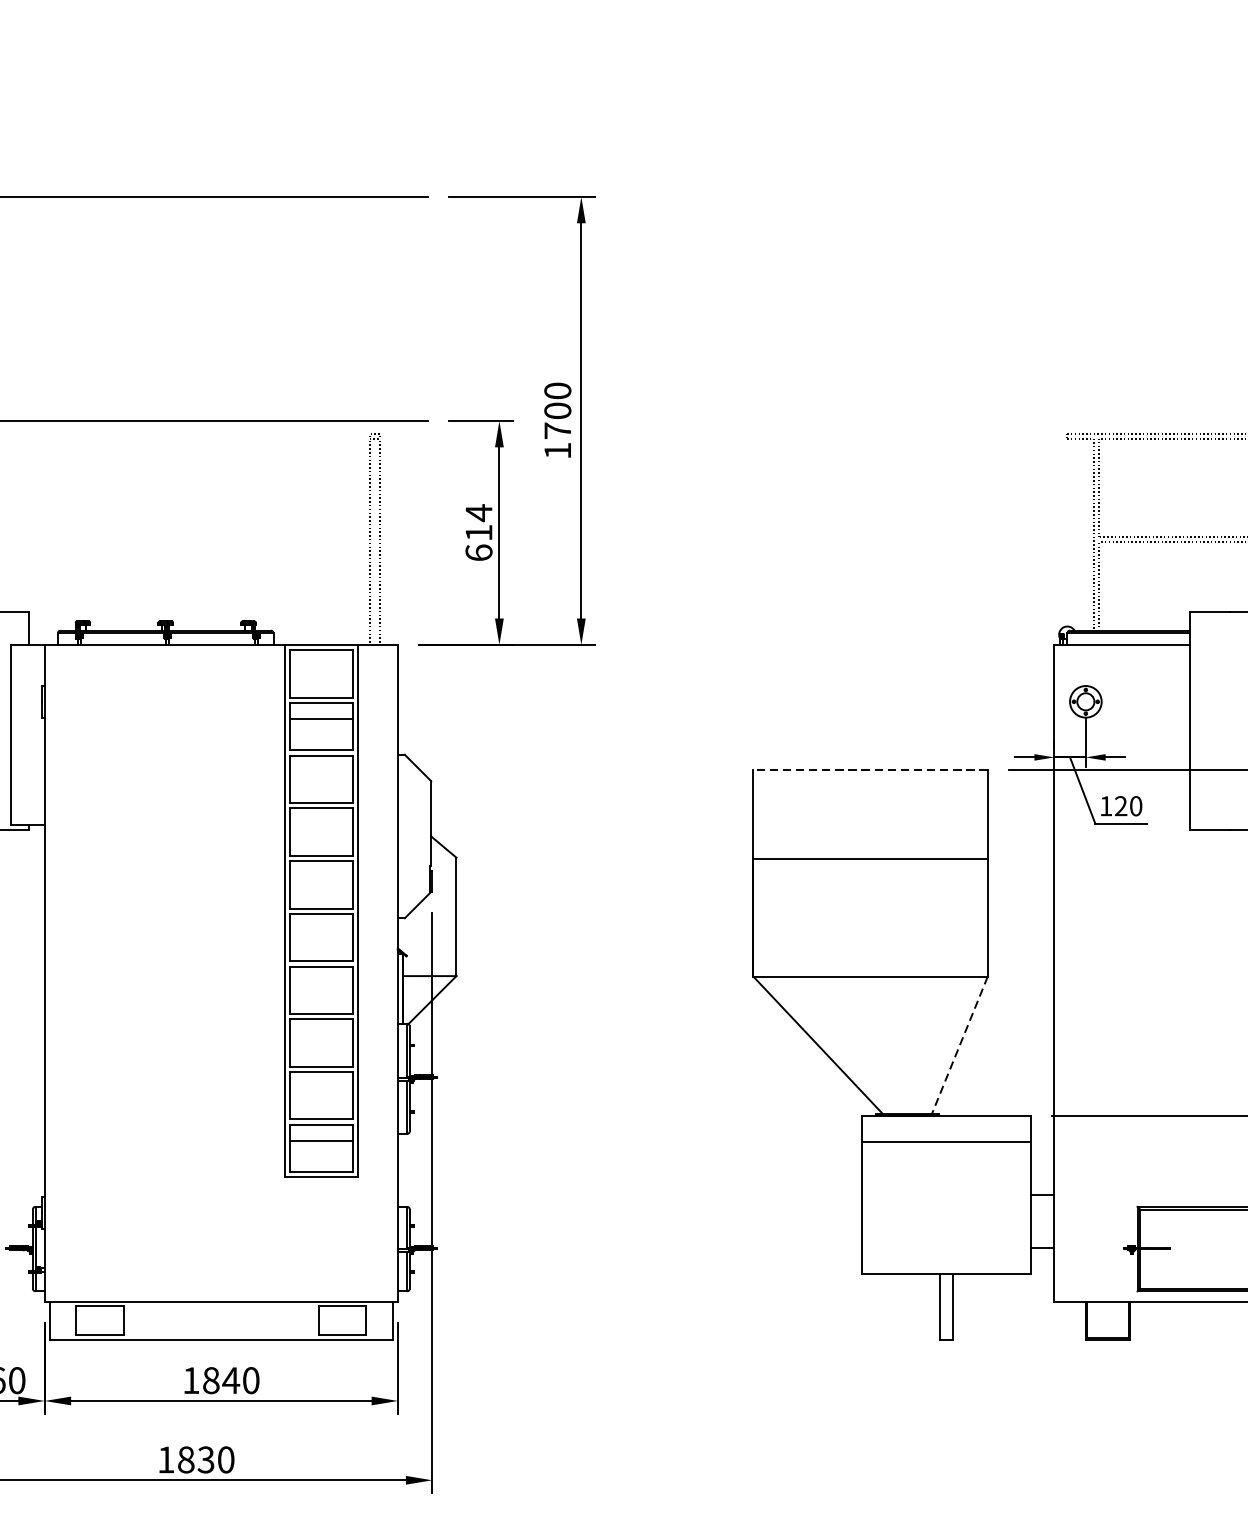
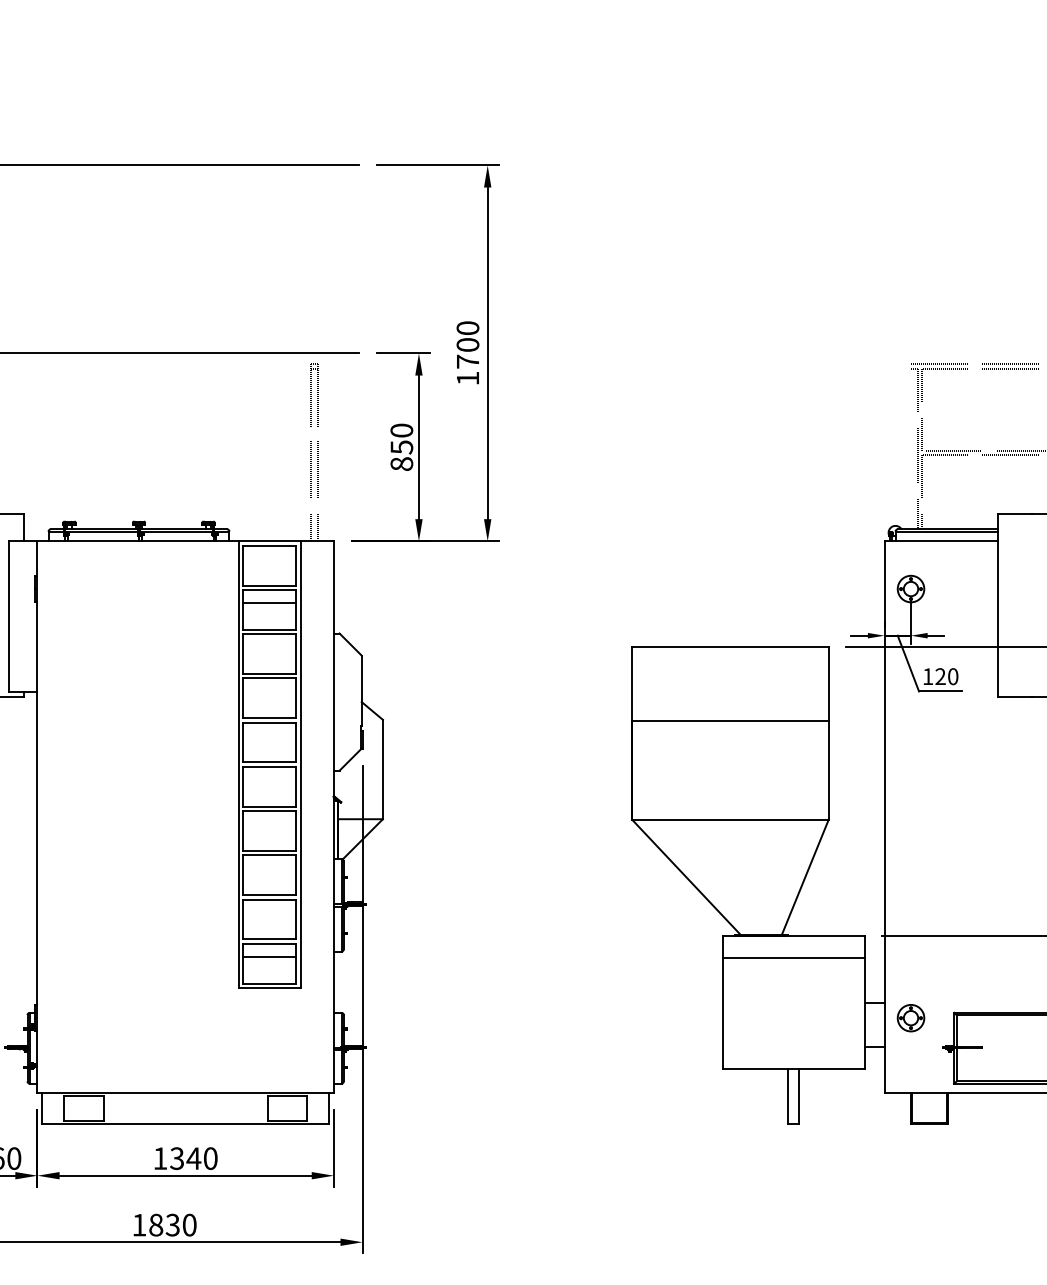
text: (478, 531) -> (401, 446), 614 -> 850
line: (869, 770) -> (729, 646), dashed -> solid
line: (960, 1045) -> (805, 877), dashed -> solid
part: (1085, 1213) -> (910, 1018), added
text: (211, 1380) -> (177, 1158), 1840 -> 1340

